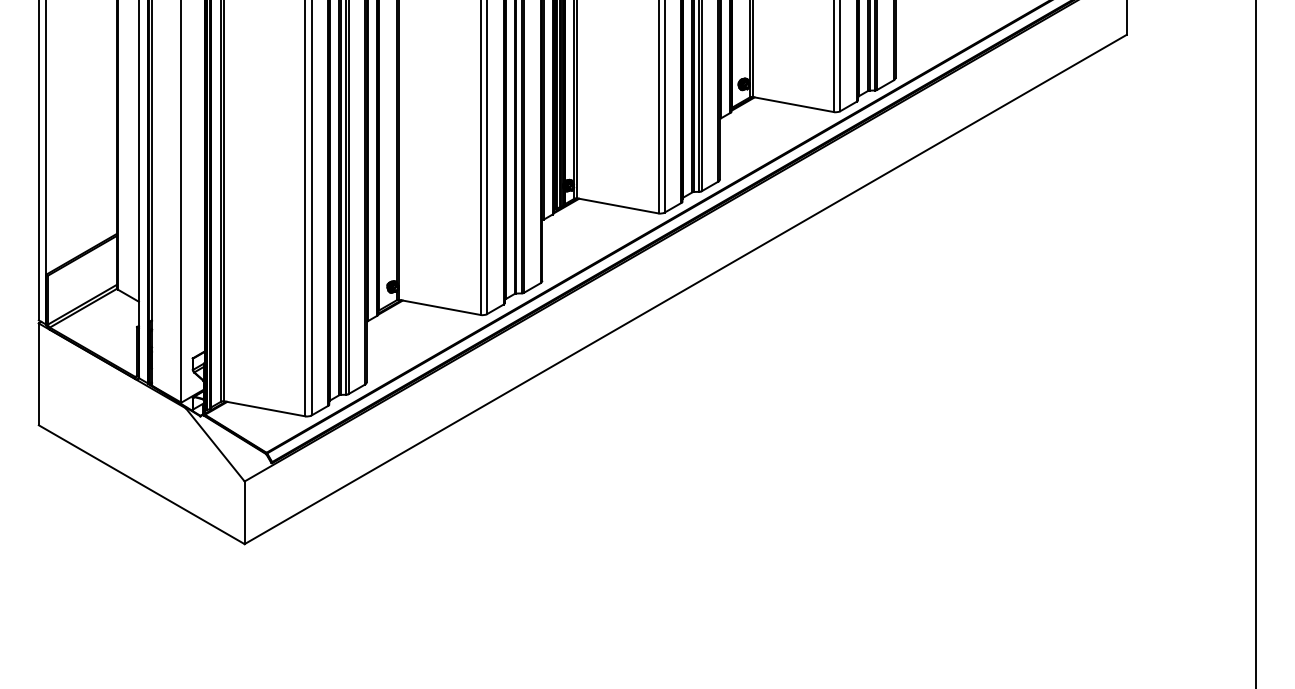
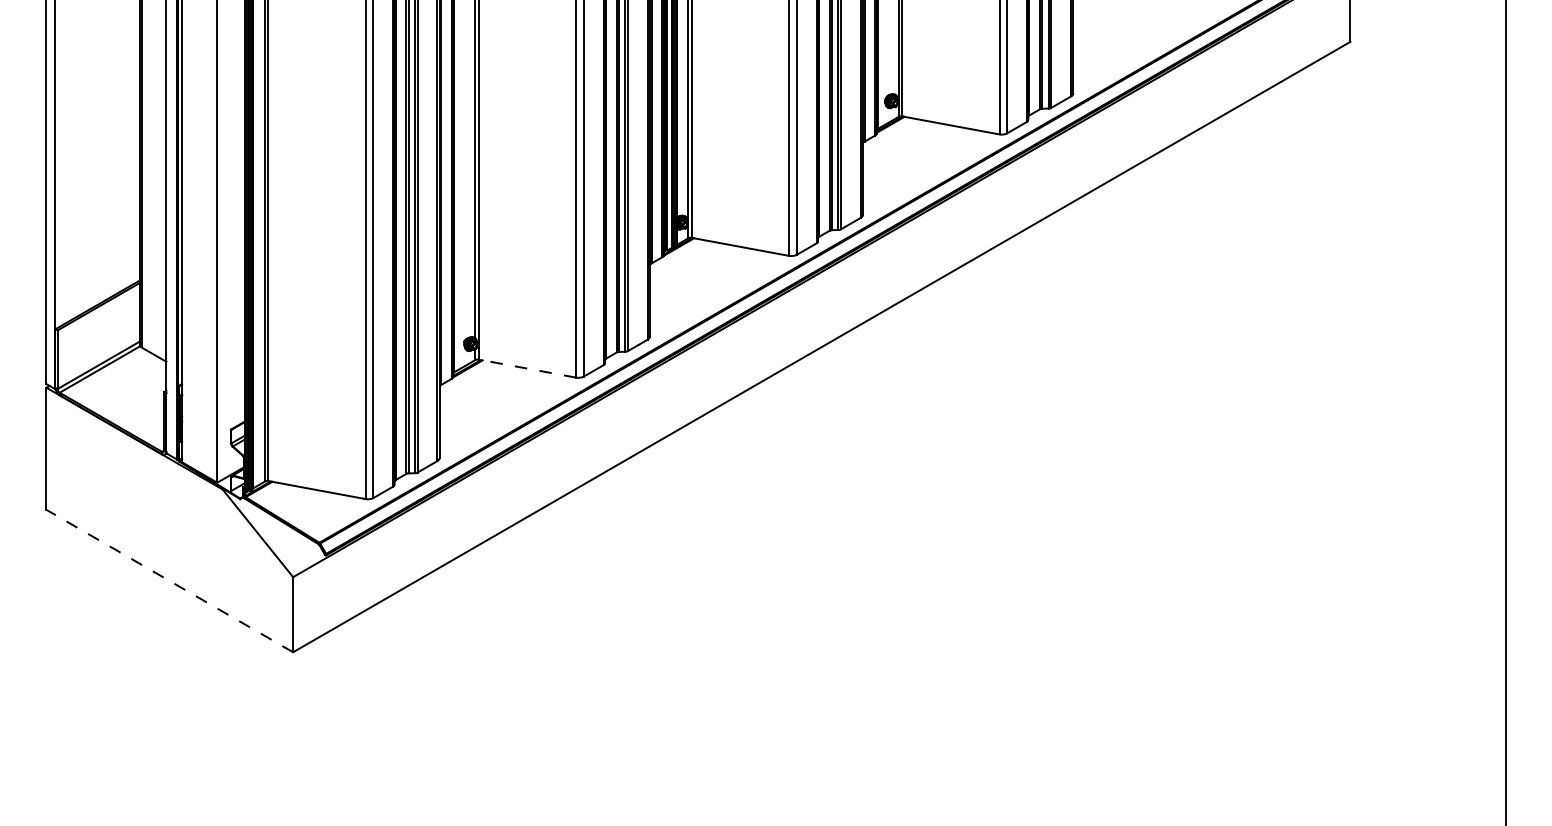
line: (439, 307) -> (526, 368), solid -> dashed
line: (141, 484) -> (169, 580), solid -> dashed

